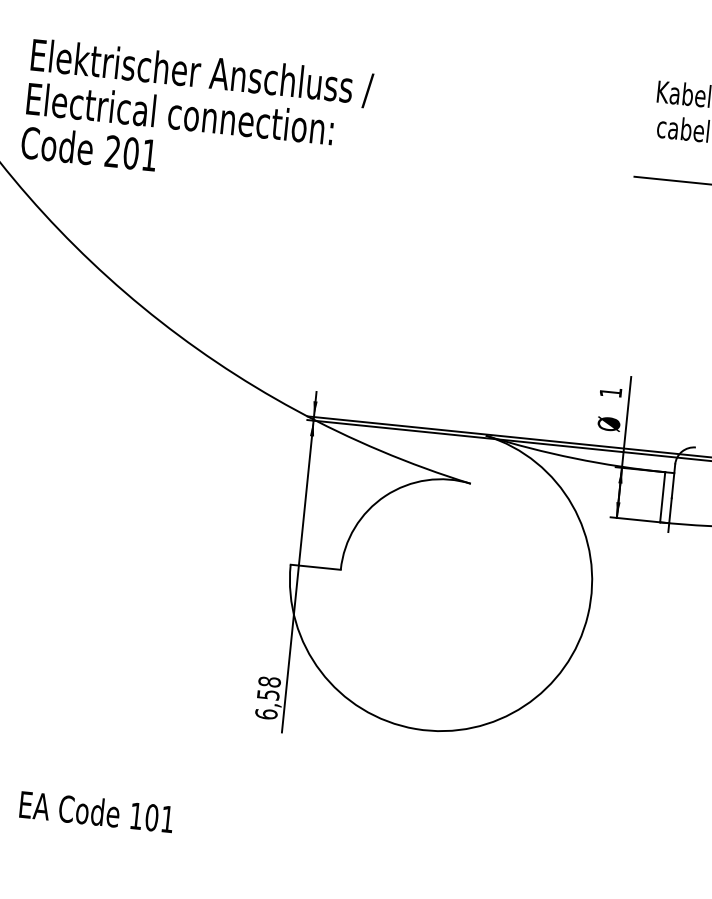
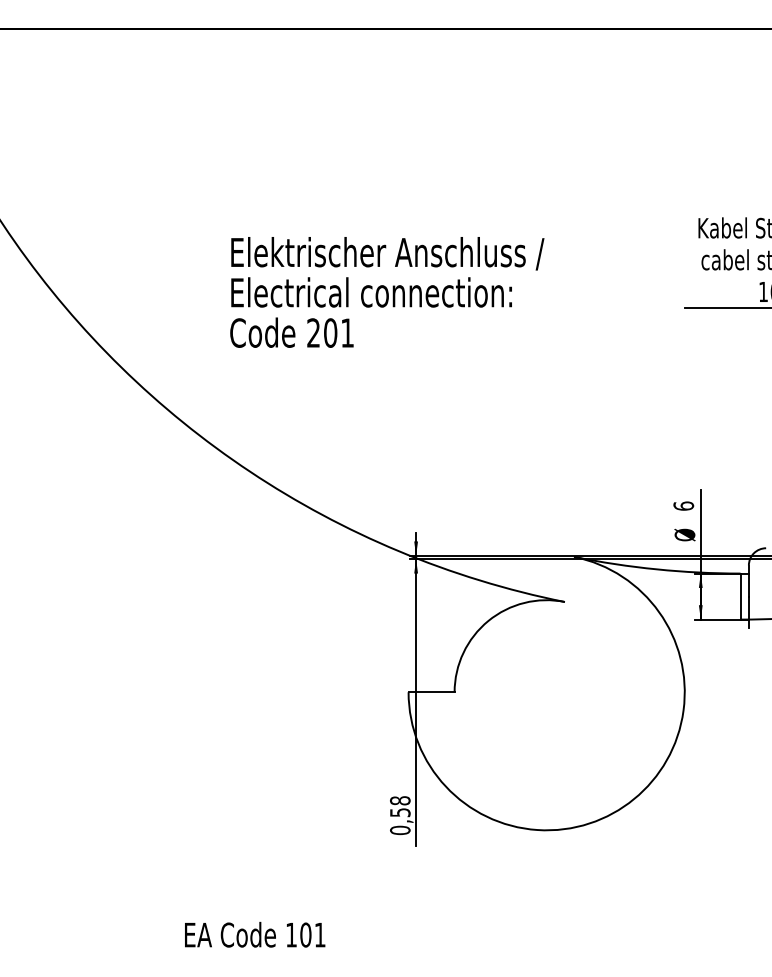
text: (197, 115) -> (387, 292), moved
text: (610, 391) -> (683, 505), 1 -> 6
text: (266, 713) -> (400, 829), 6,58 -> 0,58

